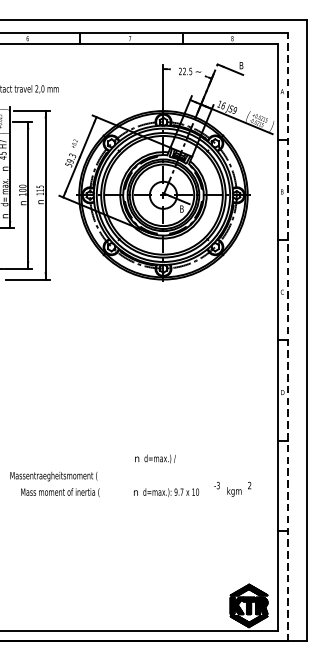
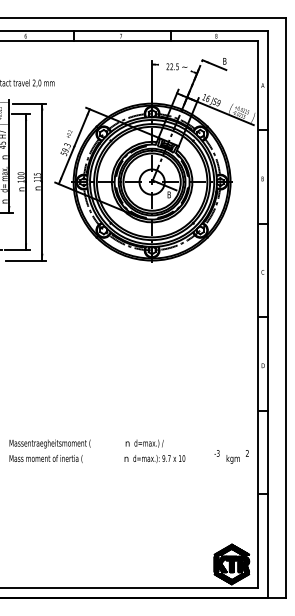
line: (287, 336) -> (267, 313), dashed -> solid
text: (155, 458) -> (144, 443), moved
text: (232, 488) -> (231, 456), moved
text: (59, 492) -> (45, 458), moved

